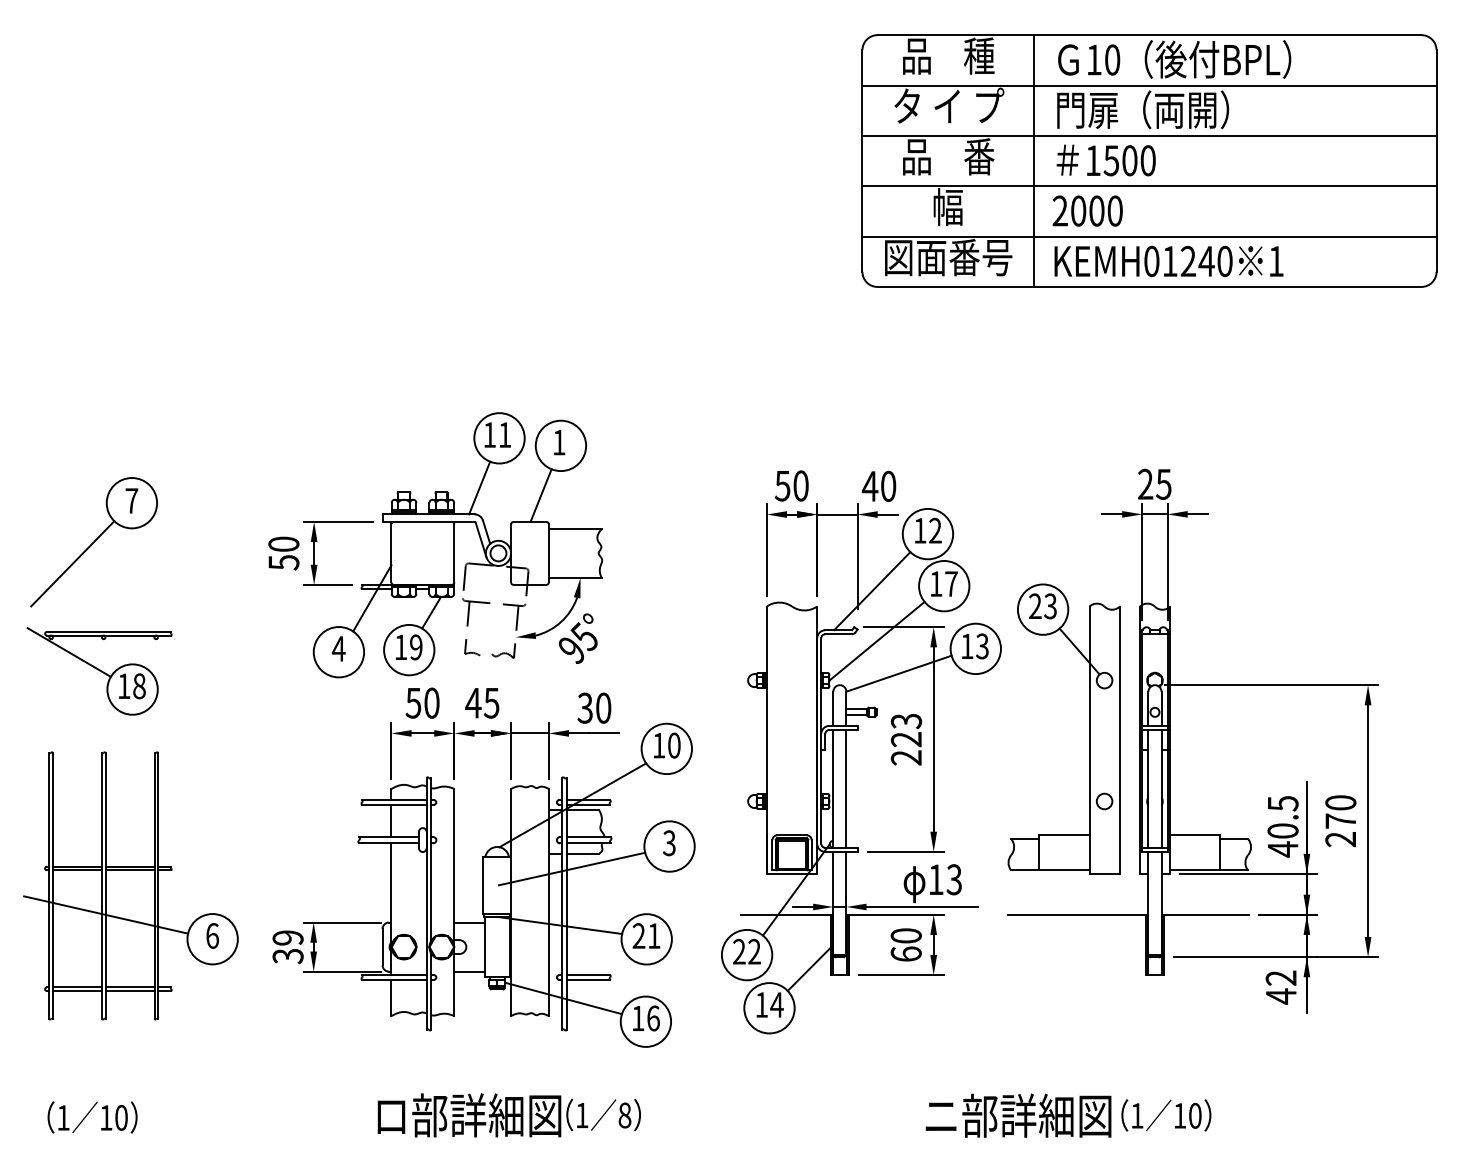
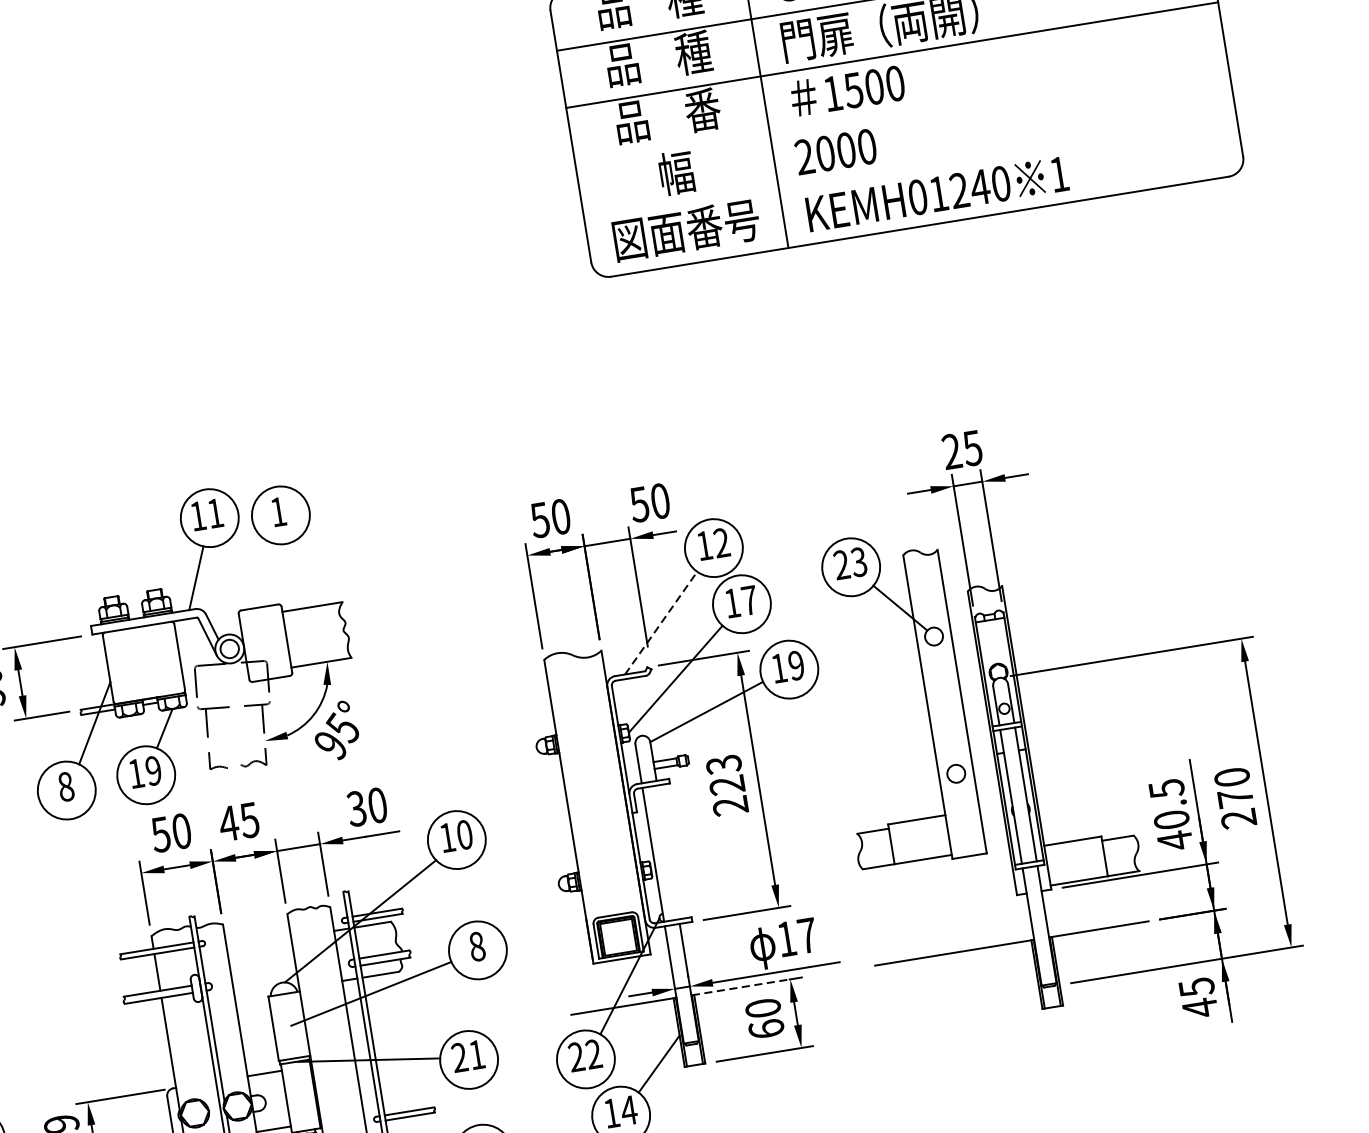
text: (949, 106) -> (659, 58), タ イ プ -> 品    種
line: (1149, 186) -> (901, 112), removed
line: (1149, 236) -> (910, 169), removed
text: (869, 486) -> (638, 504), 40 -> 50
line: (540, 495) -> (266, 575), removed
line: (872, 591) -> (661, 623), solid -> dashed
text: (982, 646) -> (796, 665), 13 -> 19
text: (338, 648) -> (65, 786), 4 -> 8
part: (1089, 728) -> (925, 693), moved
line: (846, 788) -> (668, 851), removed
text: (669, 843) -> (477, 946), 3 -> 8
text: (954, 879) -> (807, 935), 13 -> 17
line: (890, 914) -> (741, 986), solid -> dashed
text: (1280, 978) -> (1195, 987), 42 -> 45

